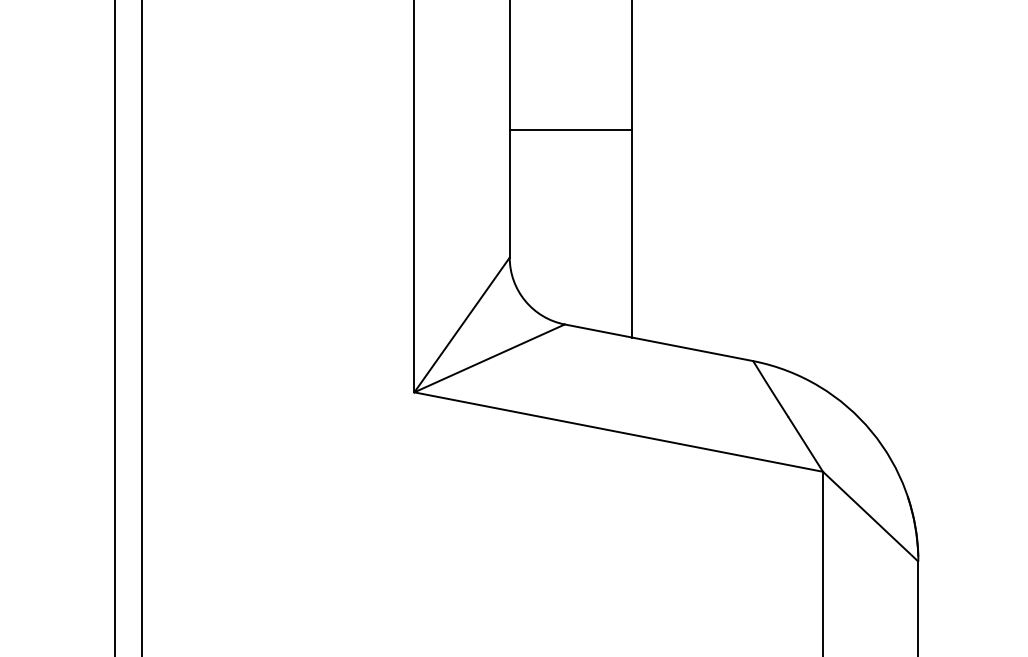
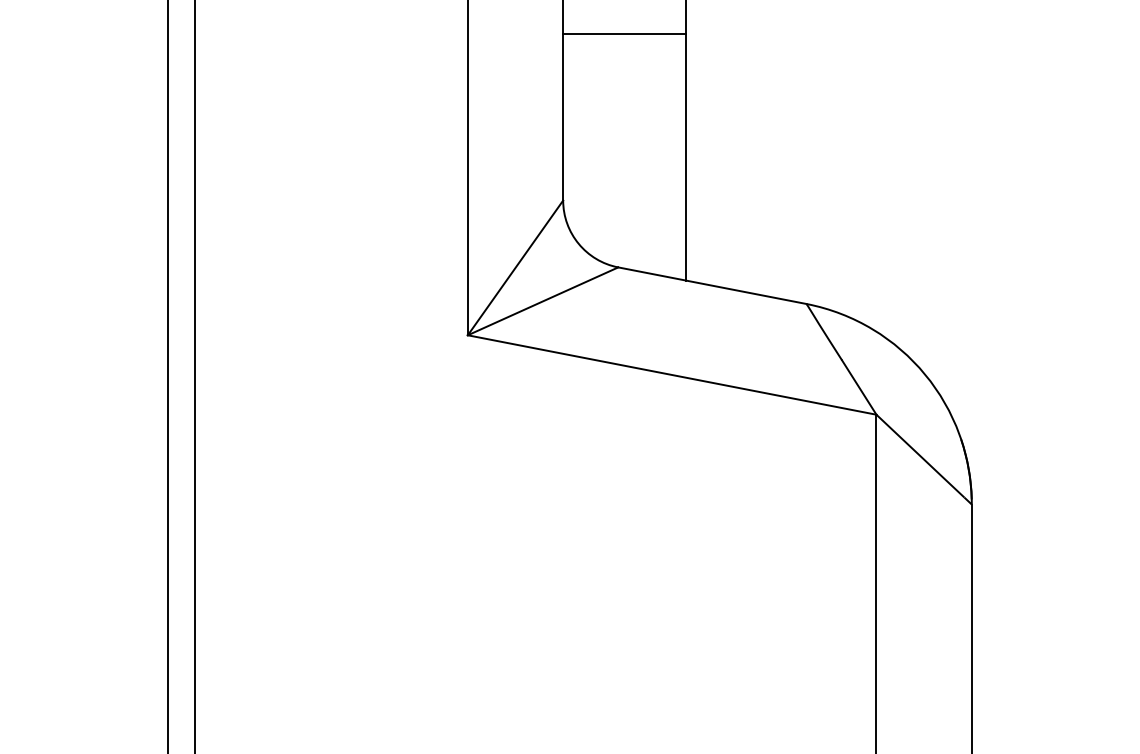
line: (571, 129) -> (624, 33), moved

